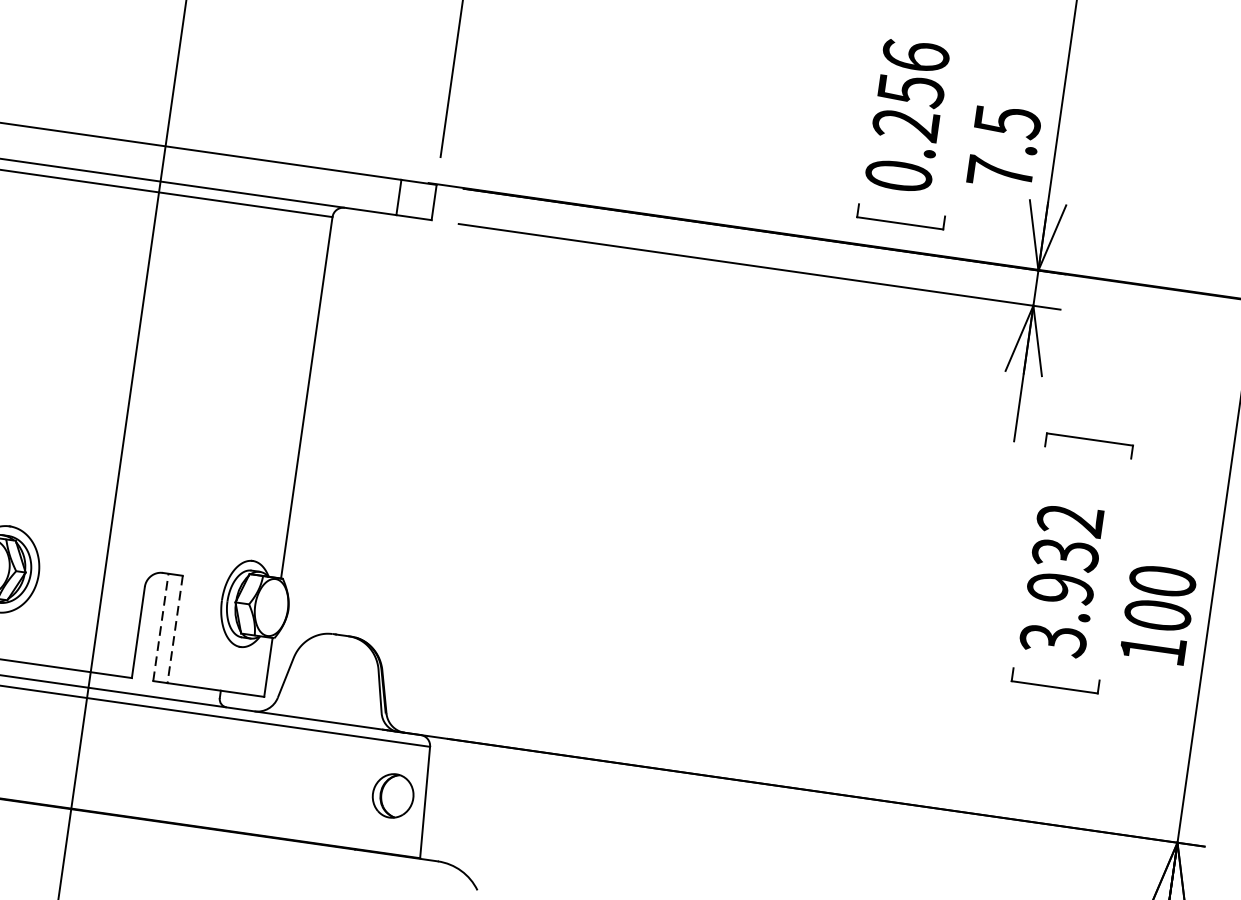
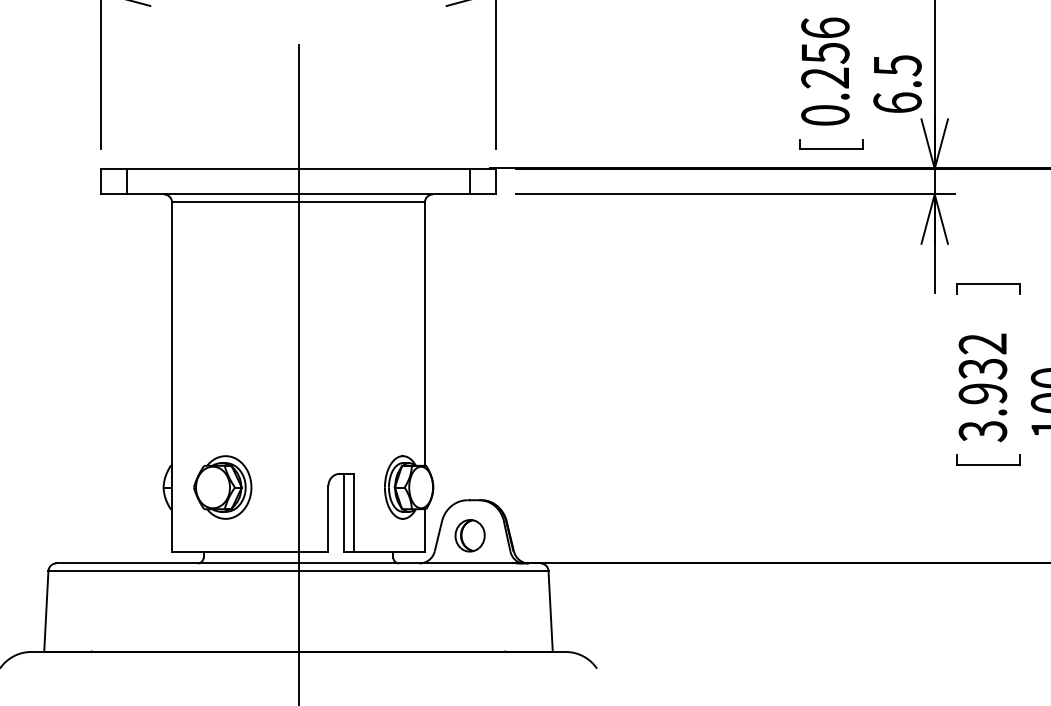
text: (1000, 172) -> (897, 102), 7.5 -> 6.5
line: (161, 626) -> (344, 512), dashed -> solid
line: (175, 630) -> (354, 513), dashed -> solid
part: (392, 795) -> (469, 535), moved

